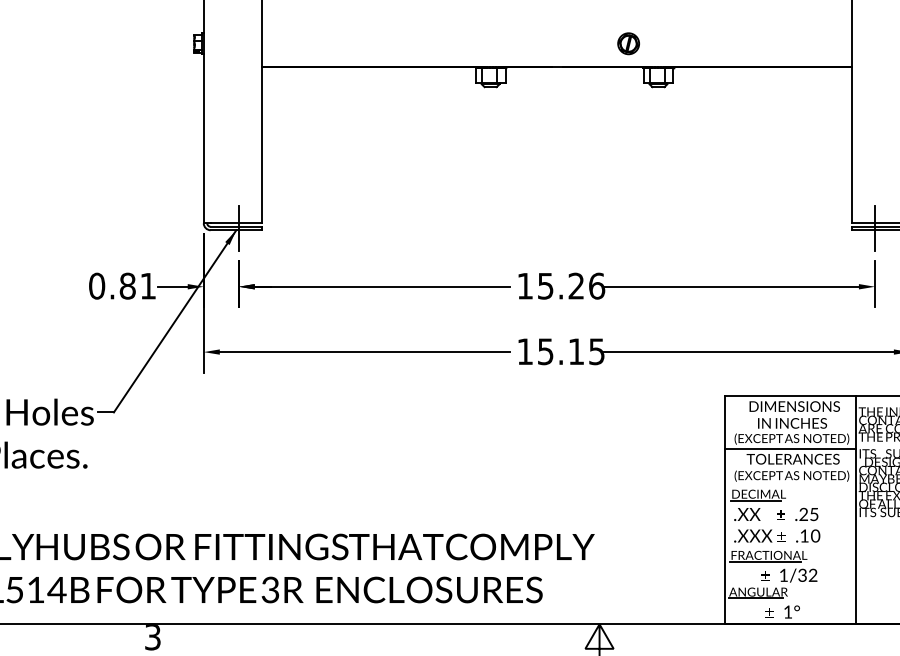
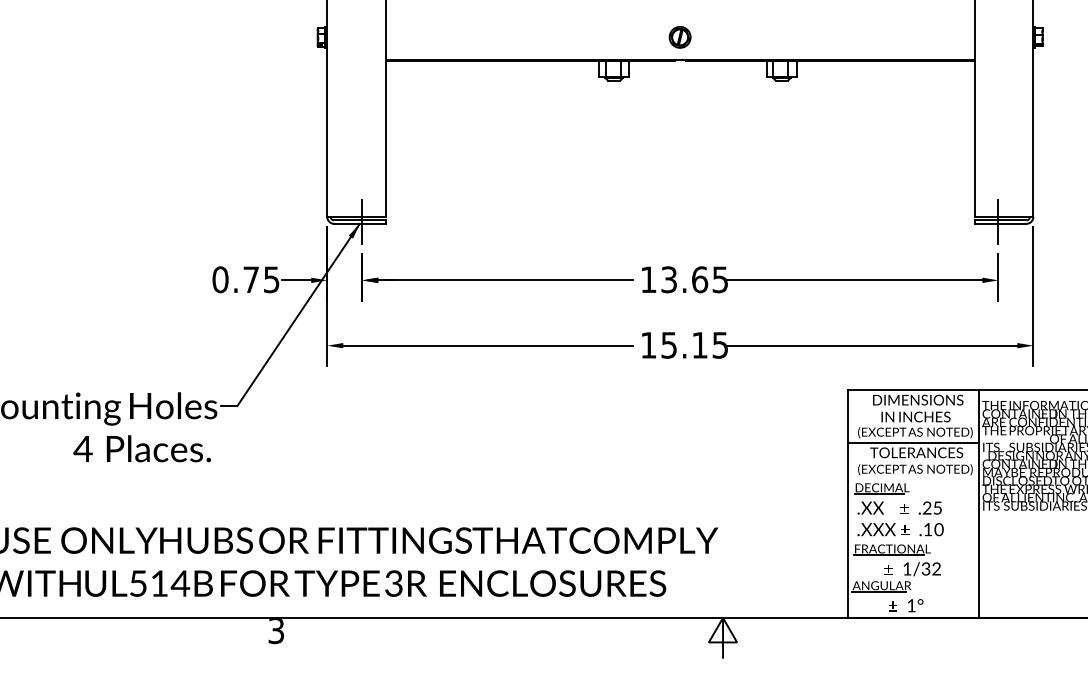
part: (628, 43) -> (679, 37), moved
text: (138, 285) -> (261, 279), 0.81 -> 0.75
text: (572, 285) -> (695, 279), 15.26 -> 13.65

